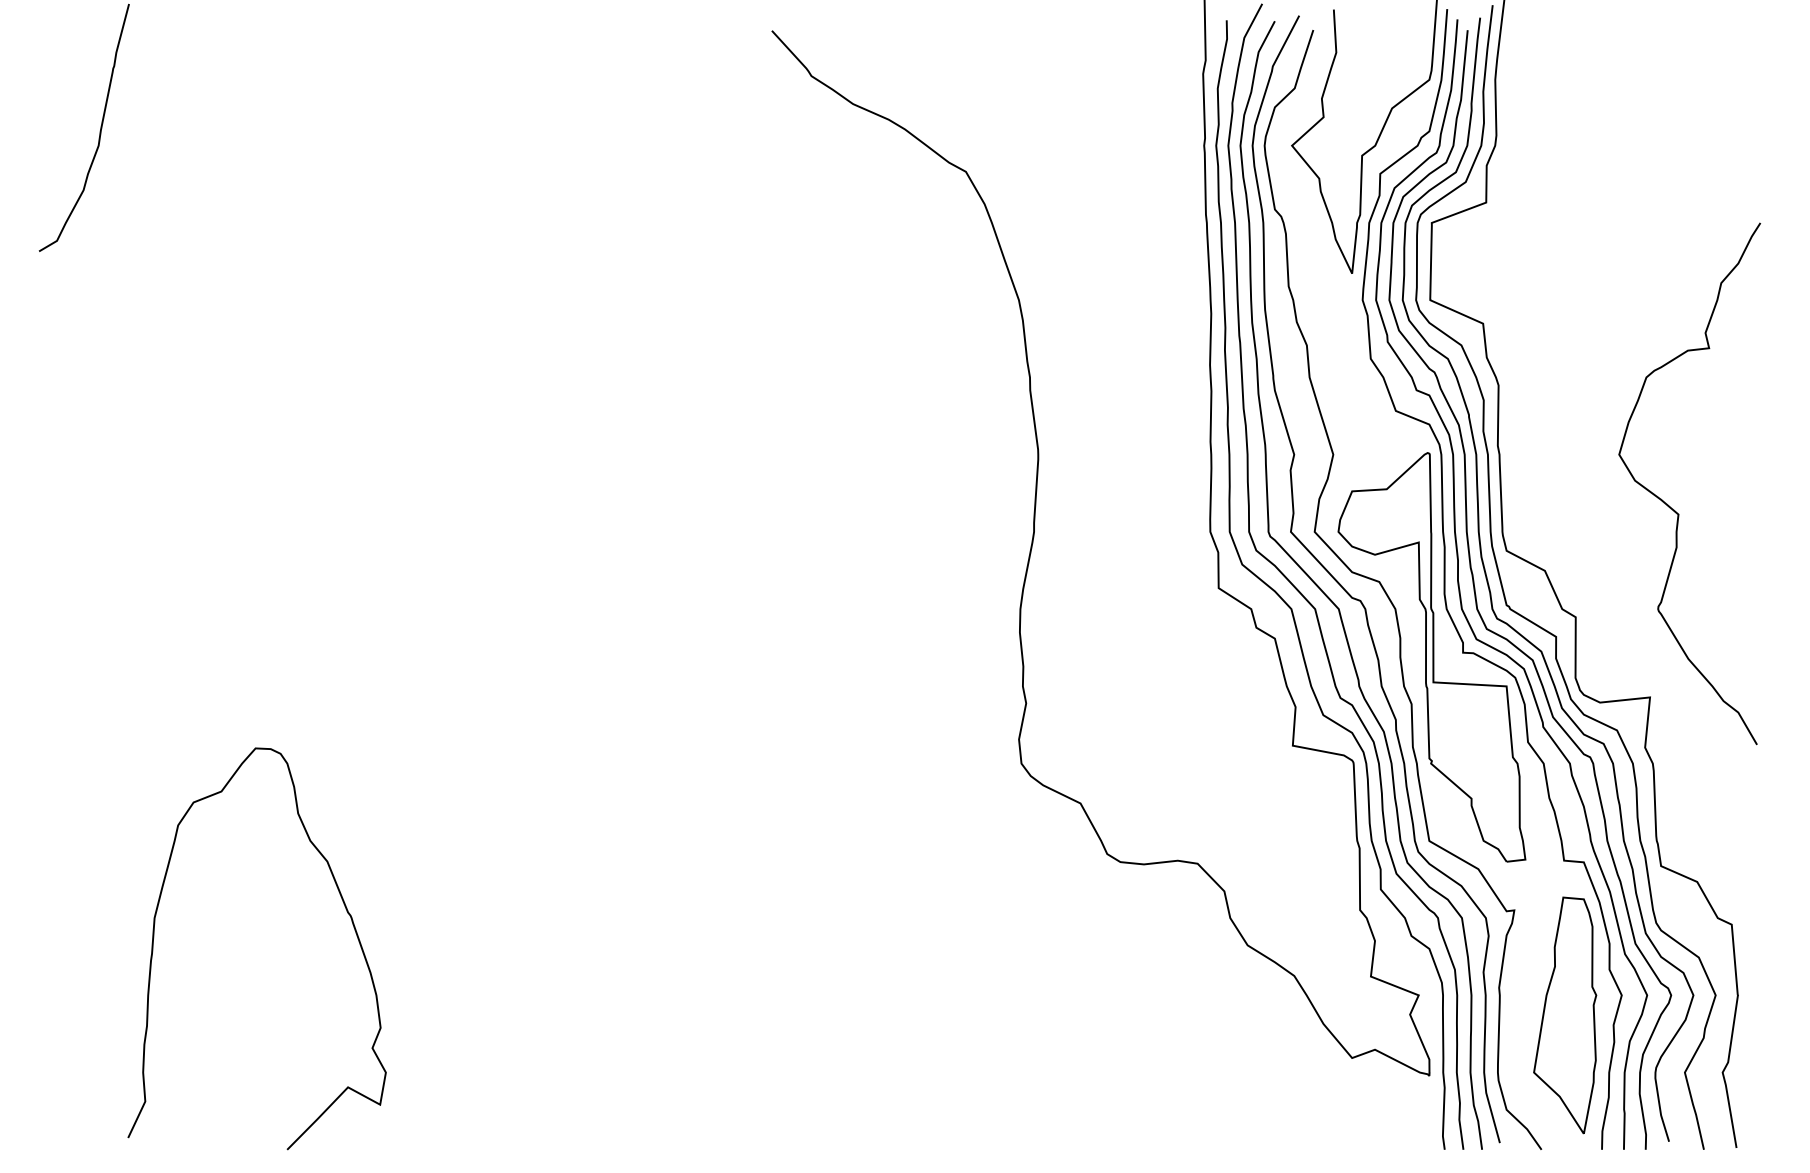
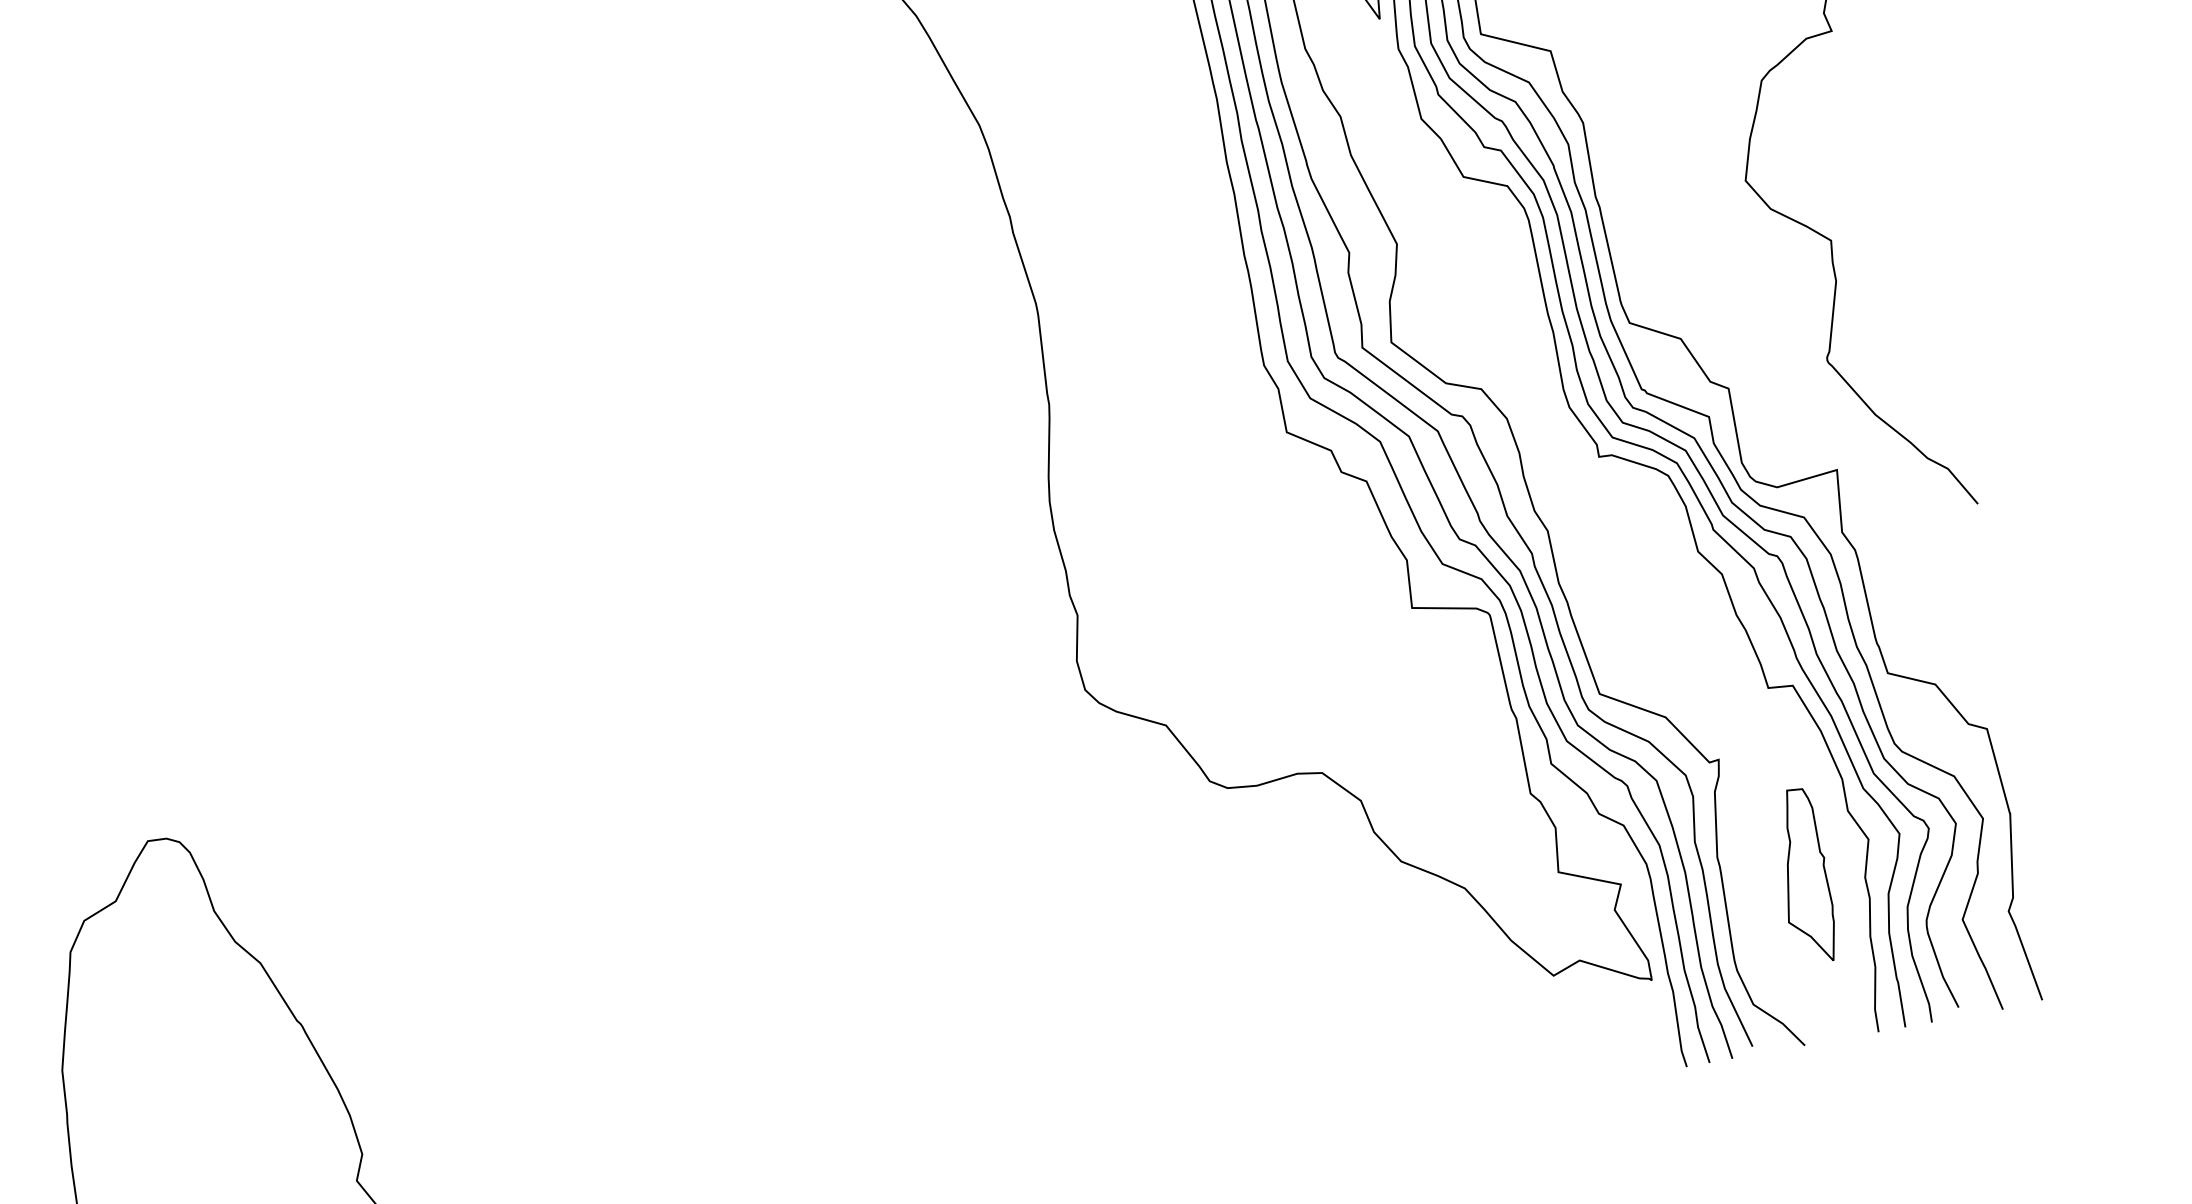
part: (1431, 657) -> (1561, 469), removed
part: (1565, 1015) -> (1804, 876), size x0.6

